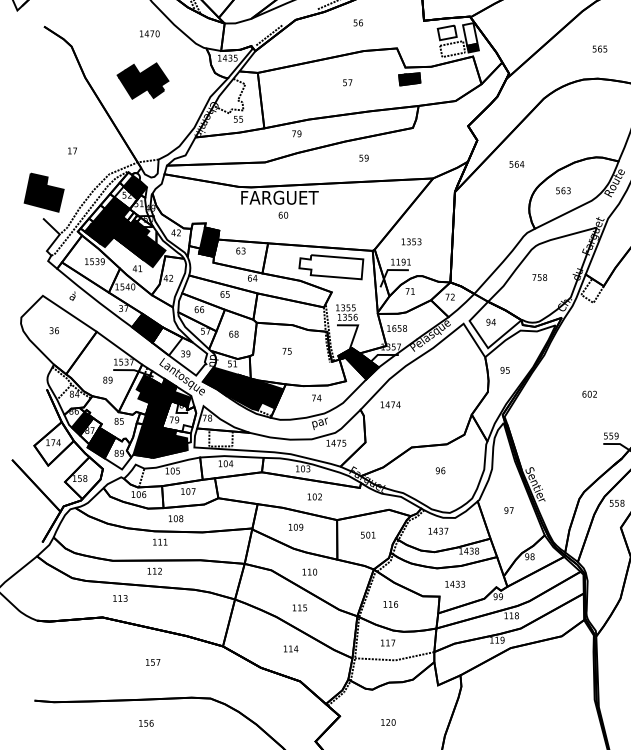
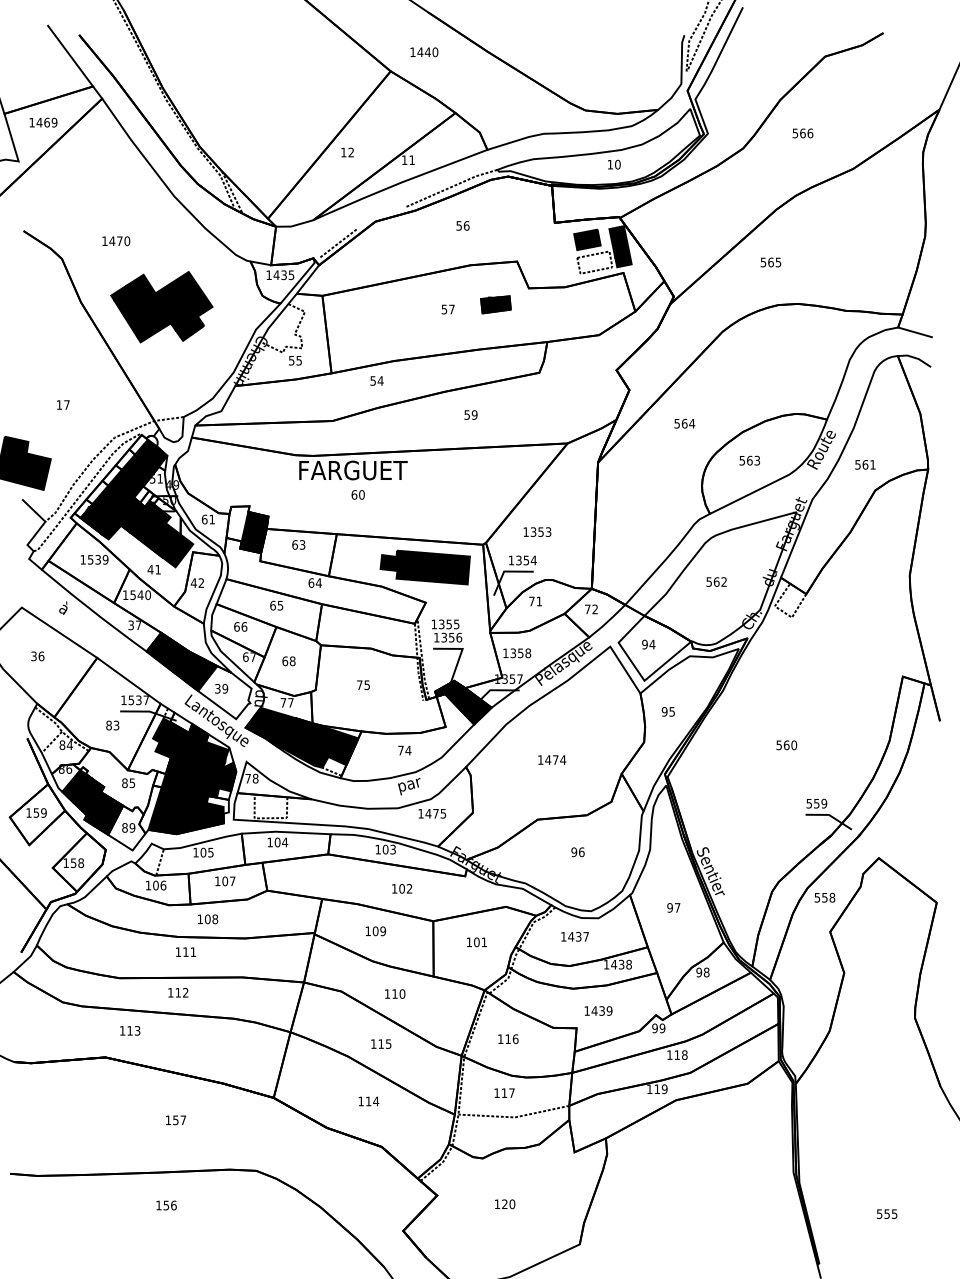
fill: (447, 32) -> (587, 239), added
text: (149, 34) -> (116, 241), moved
fill: (470, 34) -> (619, 241), added
text: (599, 49) -> (770, 262), moved
part: (409, 79) -> (495, 304), moved
part: (142, 81) -> (161, 307), size x1.43
text: (296, 133) -> (376, 380), 79 -> 54
fill: (125, 197) -> (137, 470), added
text: (175, 232) -> (207, 519), 42 -> 61
text: (403, 262) -> (526, 560), 1191 -> 1354
fill: (330, 267) -> (424, 567), added
text: (539, 277) -> (716, 581), 758 -> 562
text: (394, 328) -> (513, 653), 1658 -> 1358
text: (202, 330) -> (245, 656), 57 -> 67
fill: (167, 341) -> (196, 671), added
text: (232, 363) -> (286, 702), 51 -> 77
text: (110, 380) -> (116, 725), 89 -> 83
text: (589, 394) -> (786, 745), 602 -> 560
text: (390, 404) -> (552, 759), moved
fill: (179, 415) -> (212, 775), added
fill: (90, 430) -> (88, 796), added
text: (55, 442) -> (39, 812), 174 -> 159
text: (362, 535) -> (468, 942), 501 -> 101
text: (463, 583) -> (609, 1010), 1433 -> 1439

